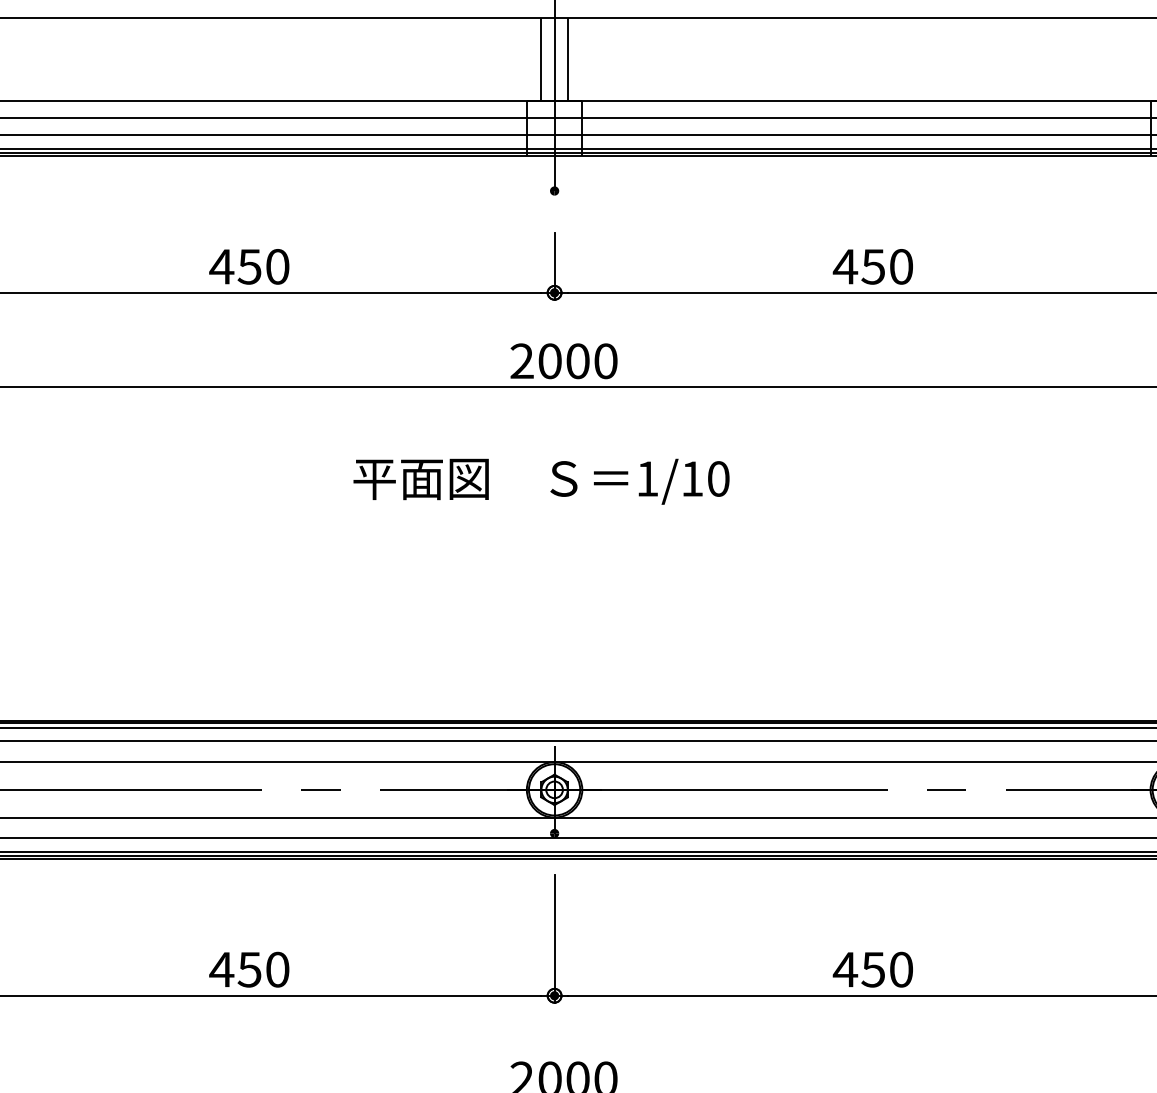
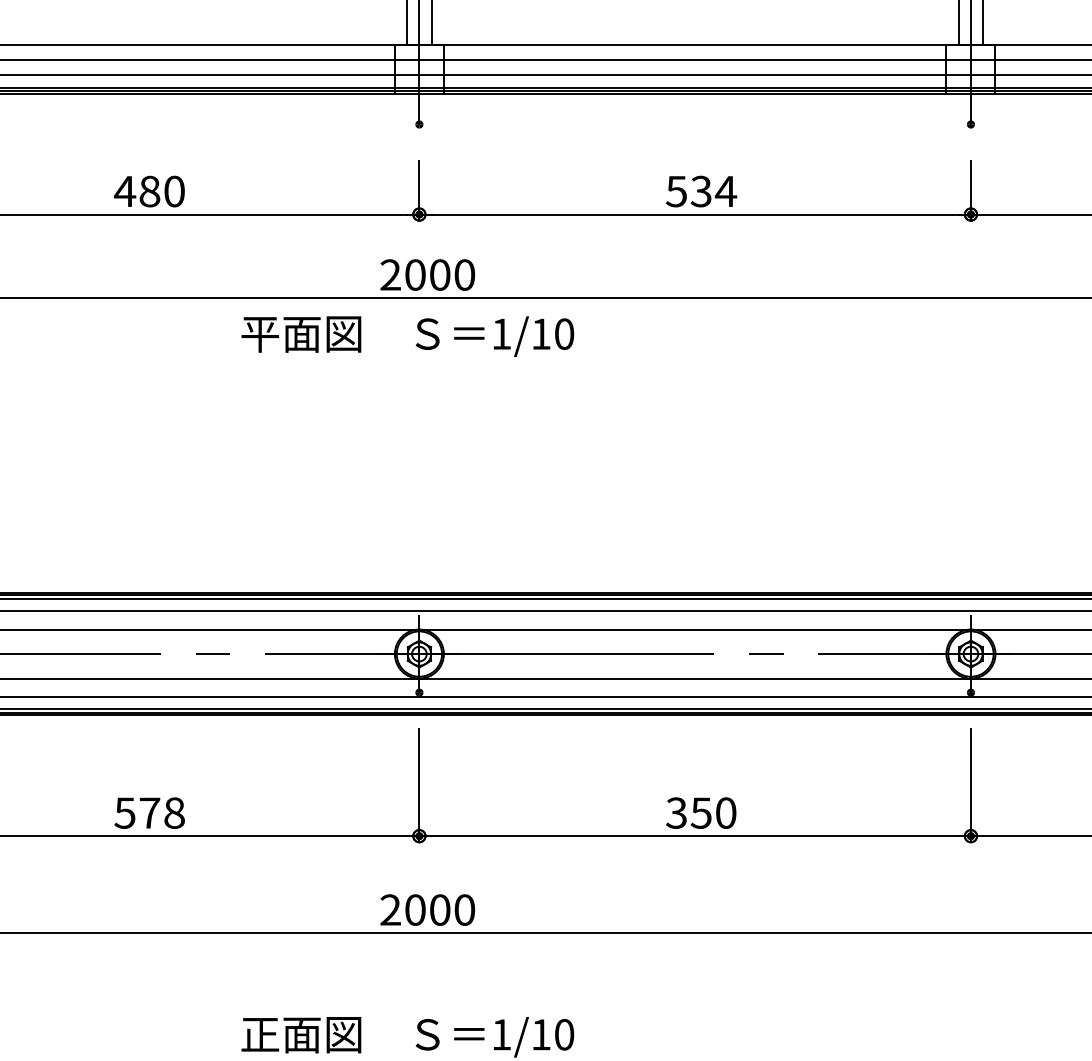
text: (249, 266) -> (149, 191), 450 -> 480
text: (873, 266) -> (701, 191), 450 -> 534
text: (541, 481) -> (407, 336), moved
text: (248, 969) -> (148, 812), 450 -> 578
text: (845, 969) -> (676, 812), 450 -> 350

